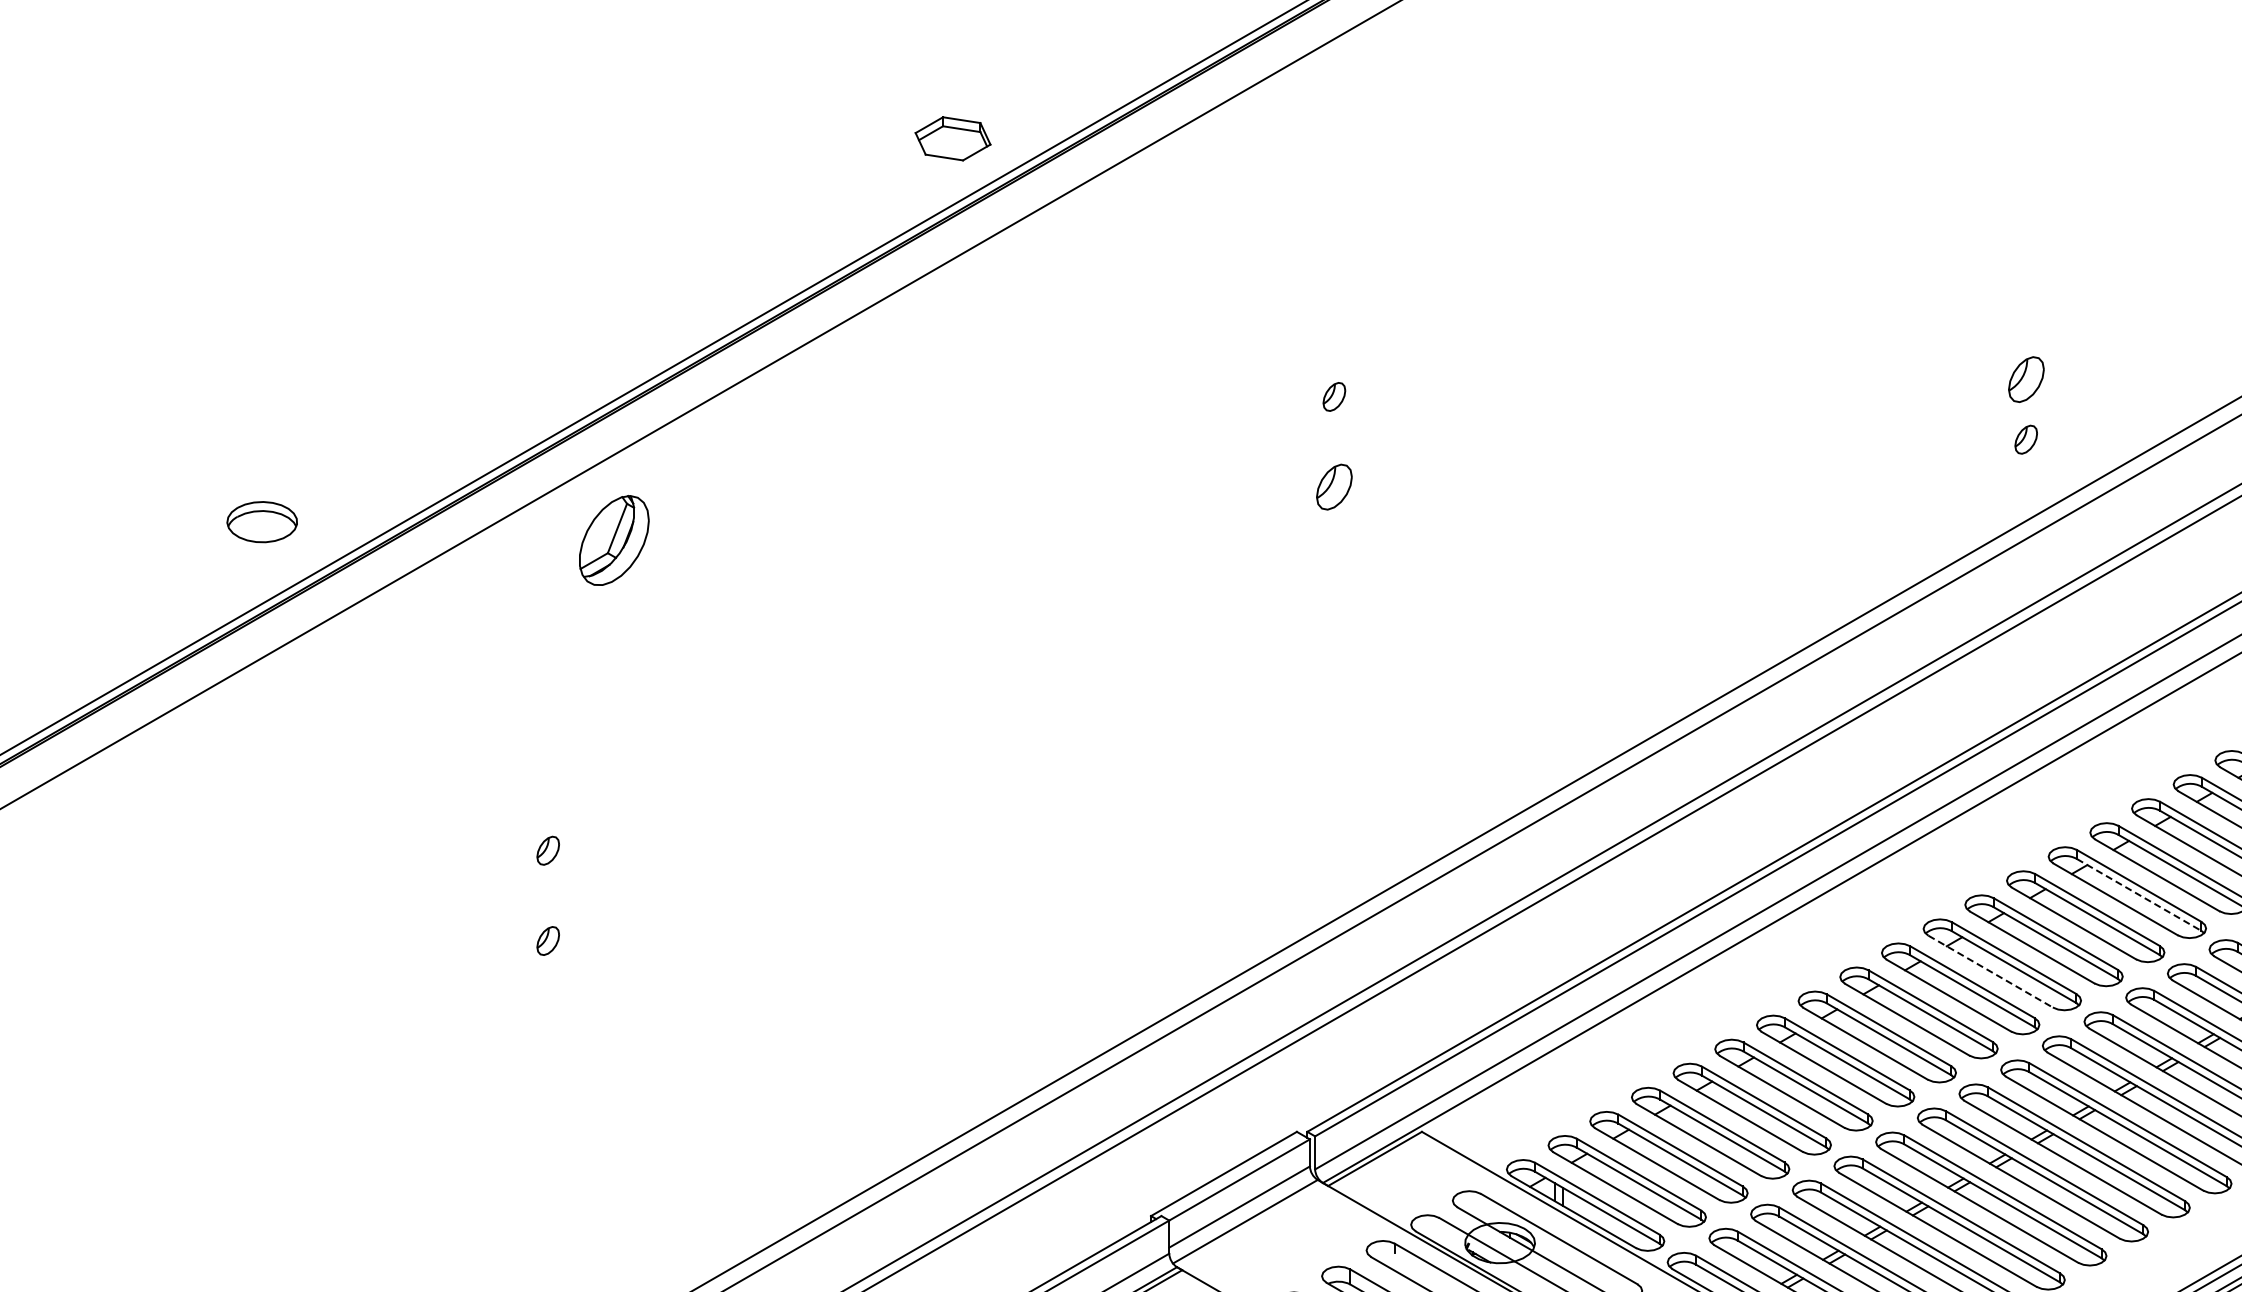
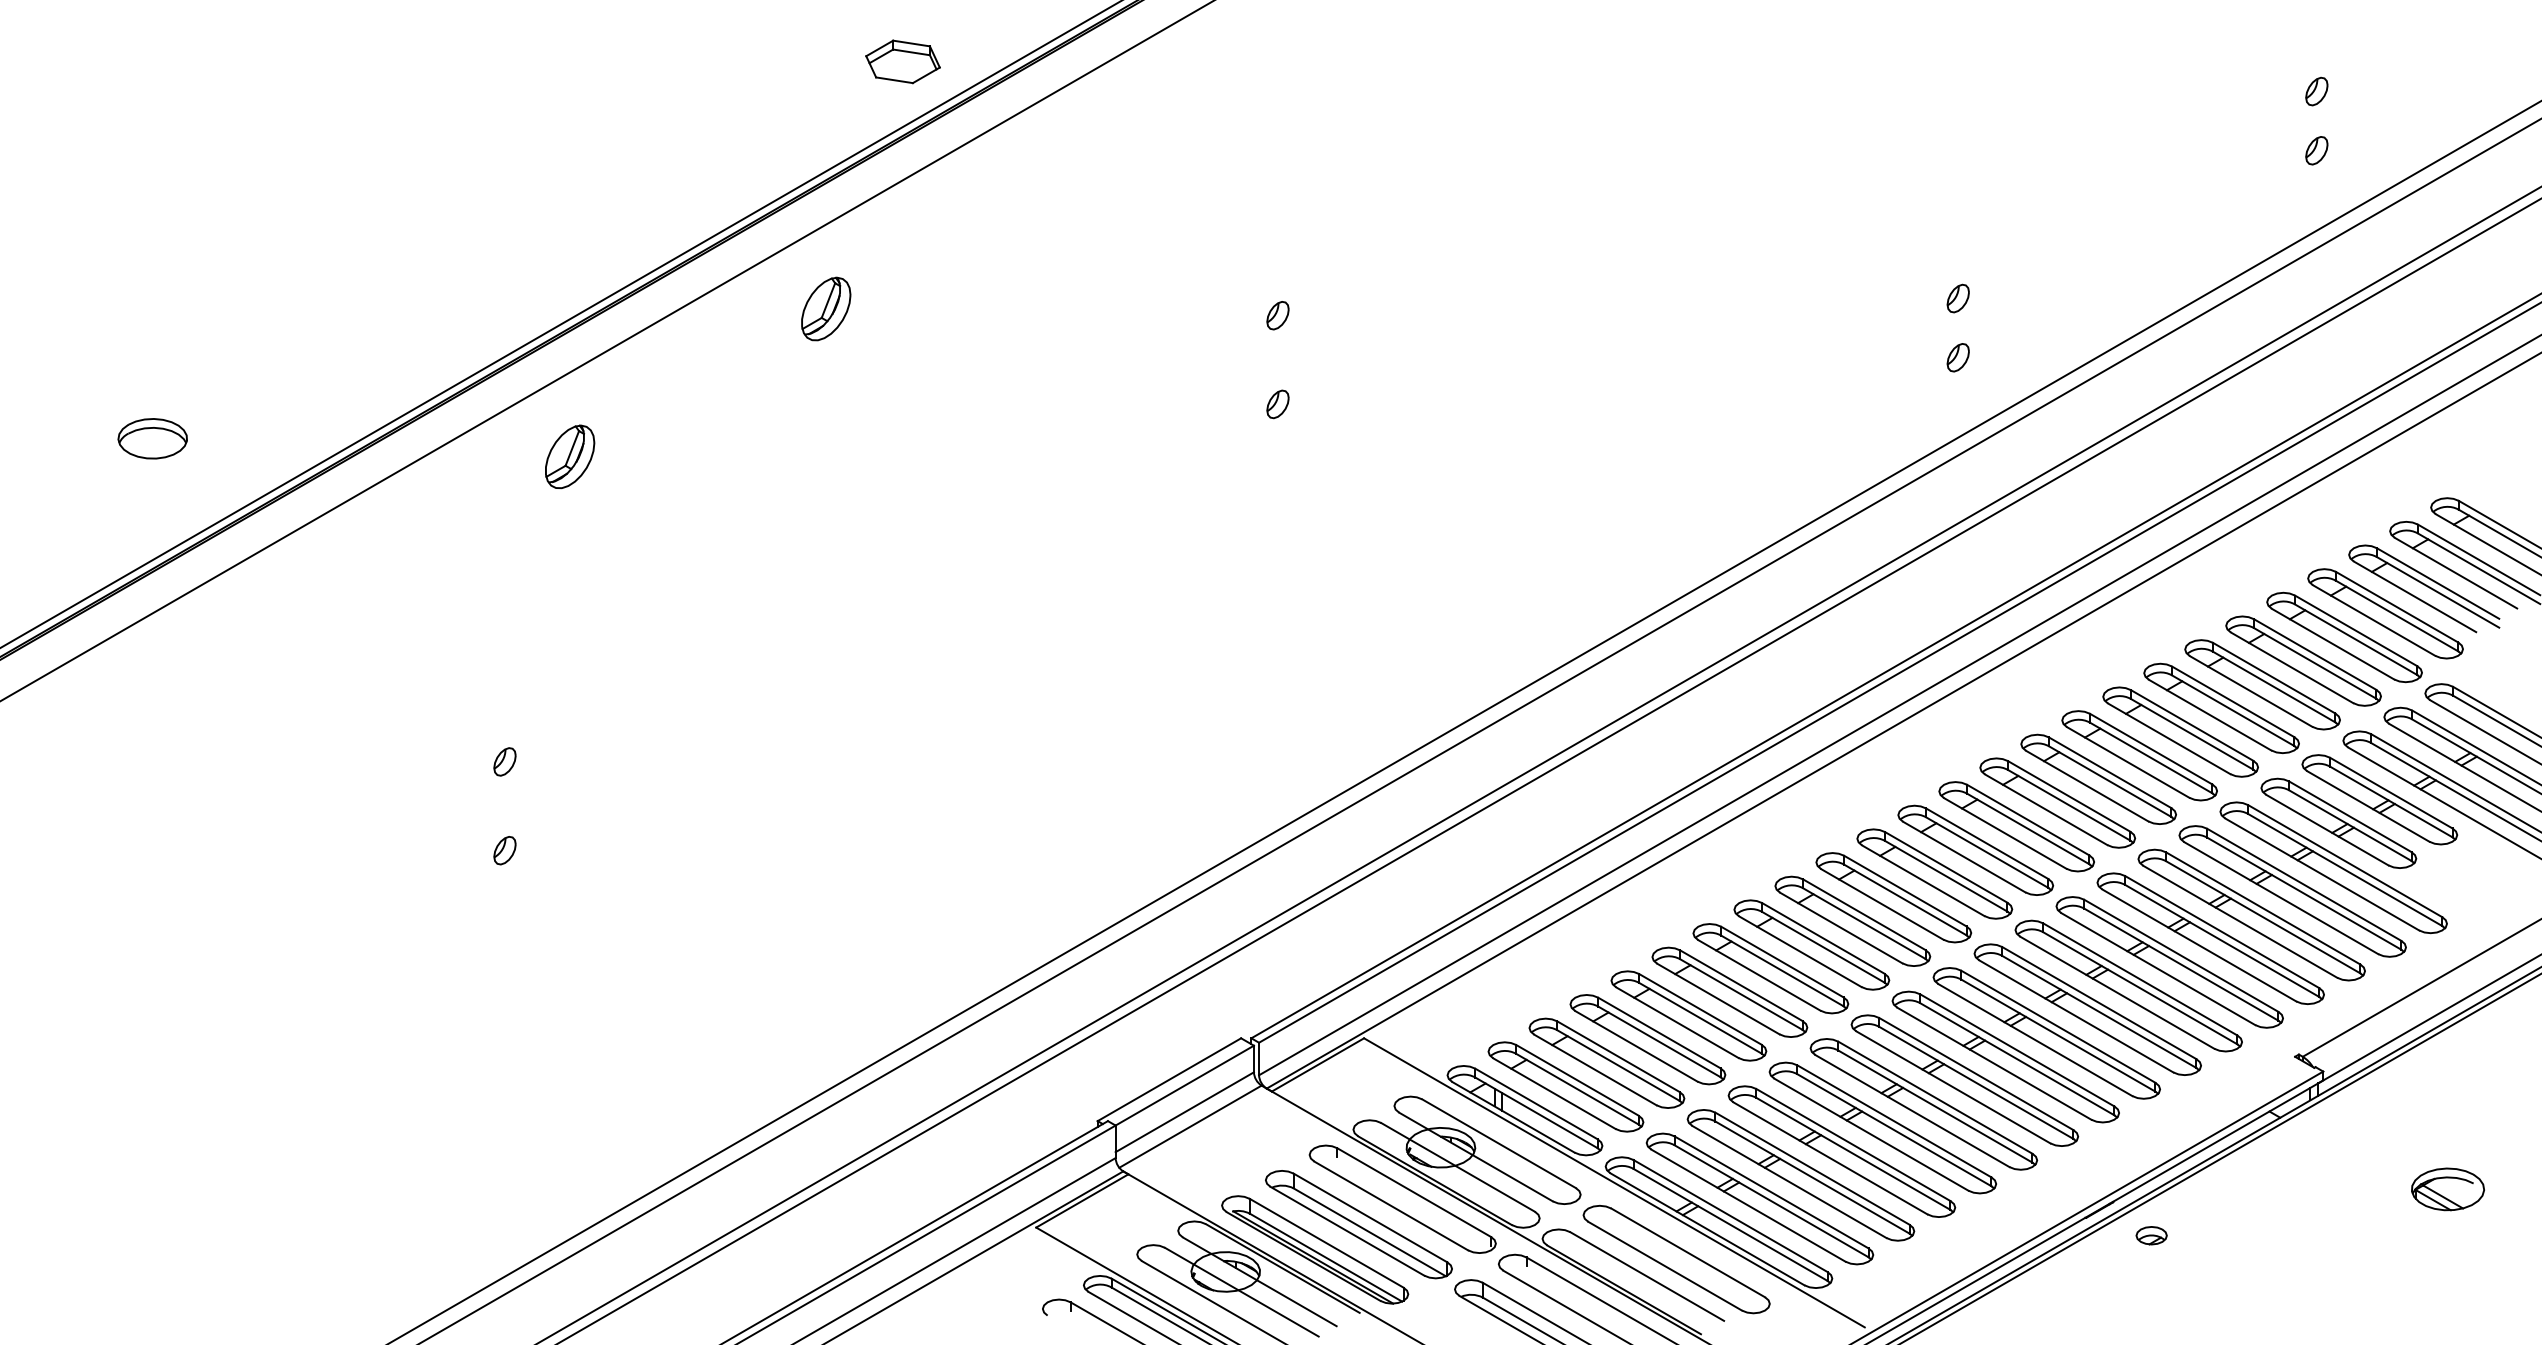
part: (2025, 379) -> (1957, 298), size x0.62
part: (875, 389) -> (826, 308), added
part: (1333, 487) -> (1277, 404), size x0.62
part: (261, 521) -> (152, 438), moved
part: (614, 540) -> (570, 456), size x0.71
line: (2139, 895) -> (2069, 805), dashed -> solid
line: (1990, 971) -> (1923, 880), dashed -> solid

